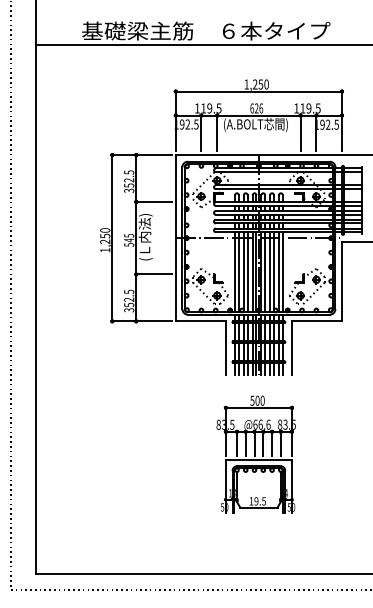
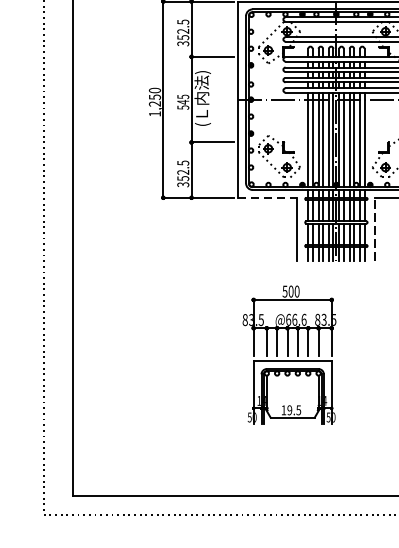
line: (201, 321) -> (268, 198), solid -> dashed
line: (291, 347) -> (374, 228), solid -> dashed
part: (255, 454) -> (288, 355), moved

